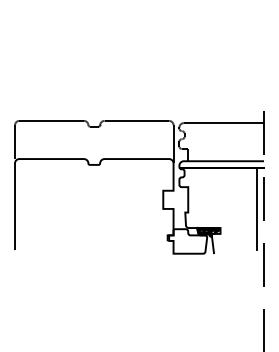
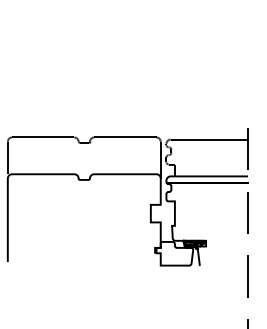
line: (256, 208) -> (240, 221), removed

